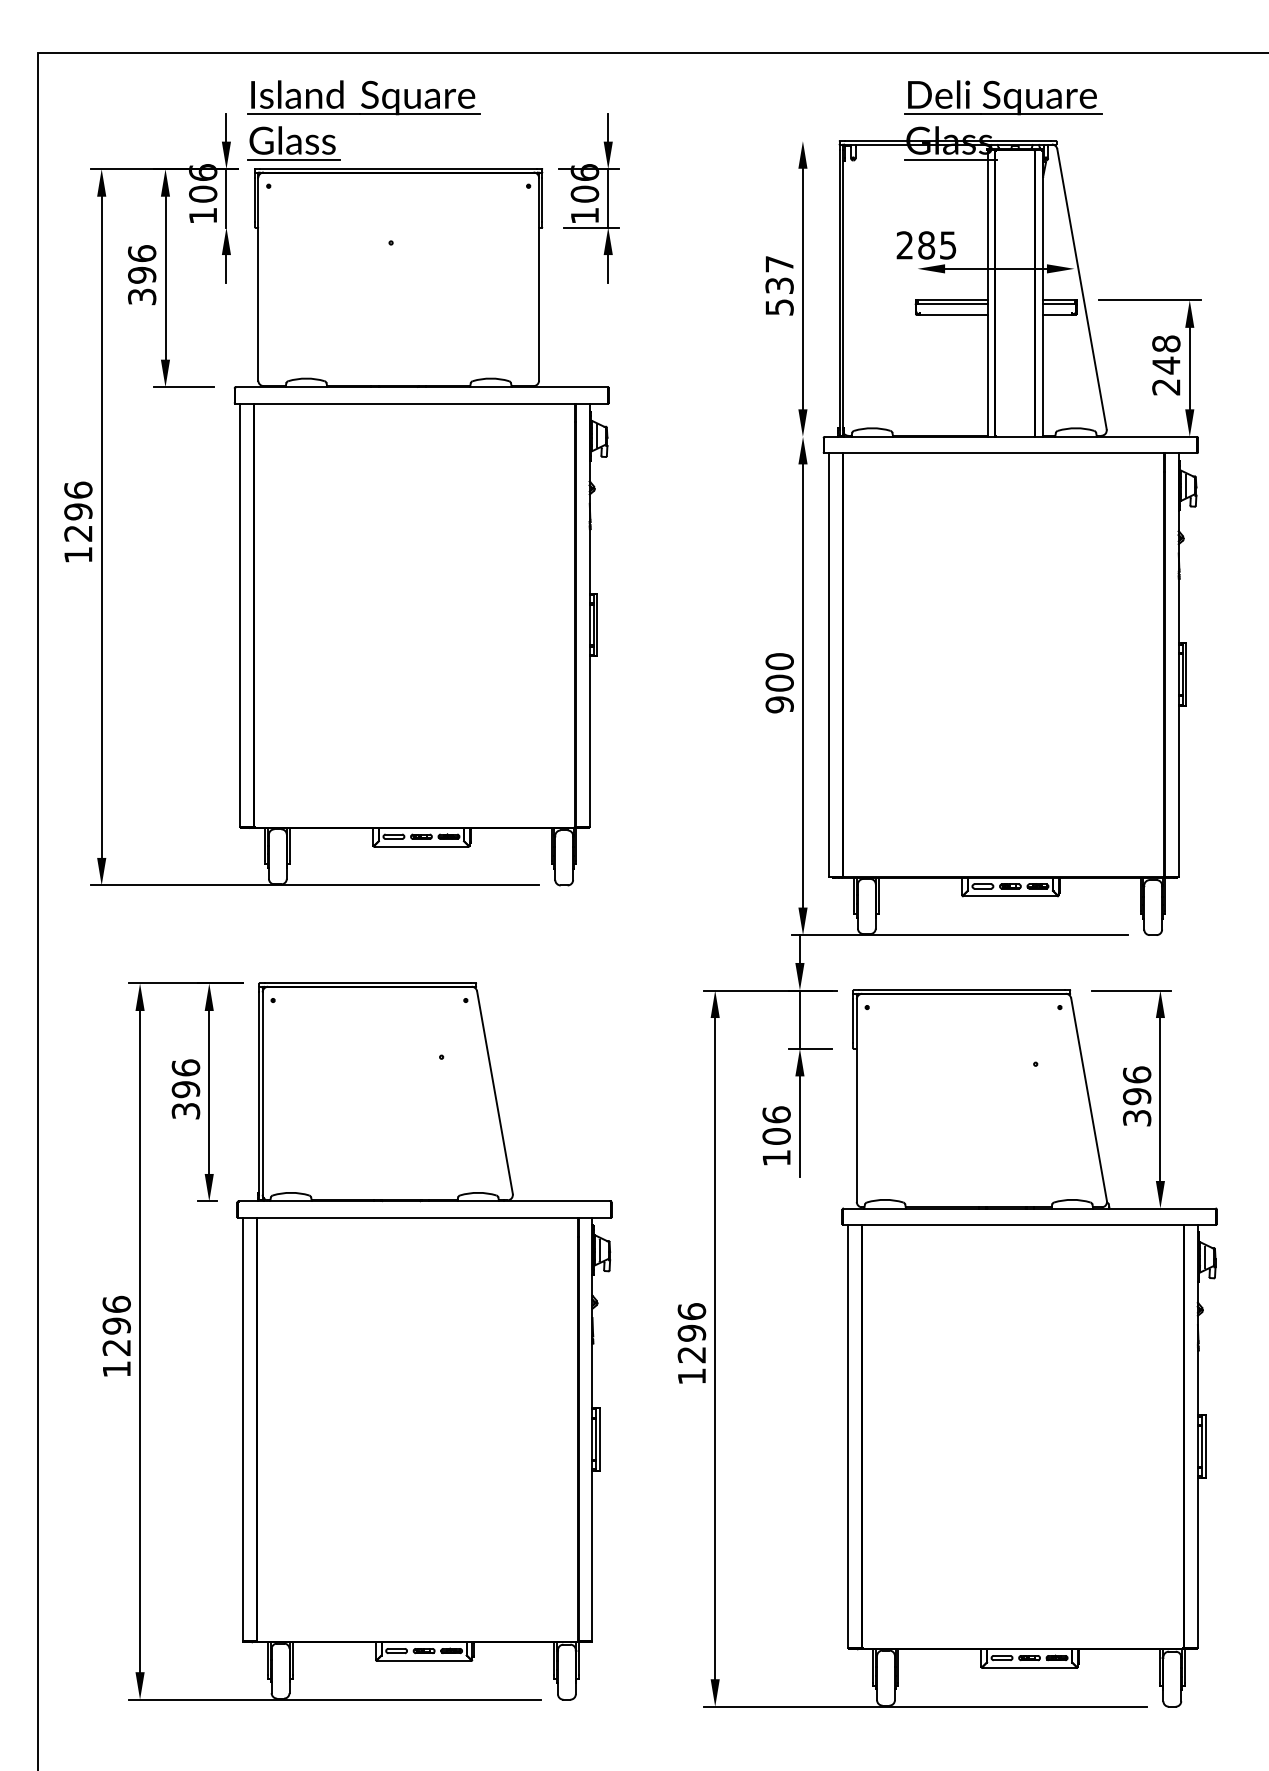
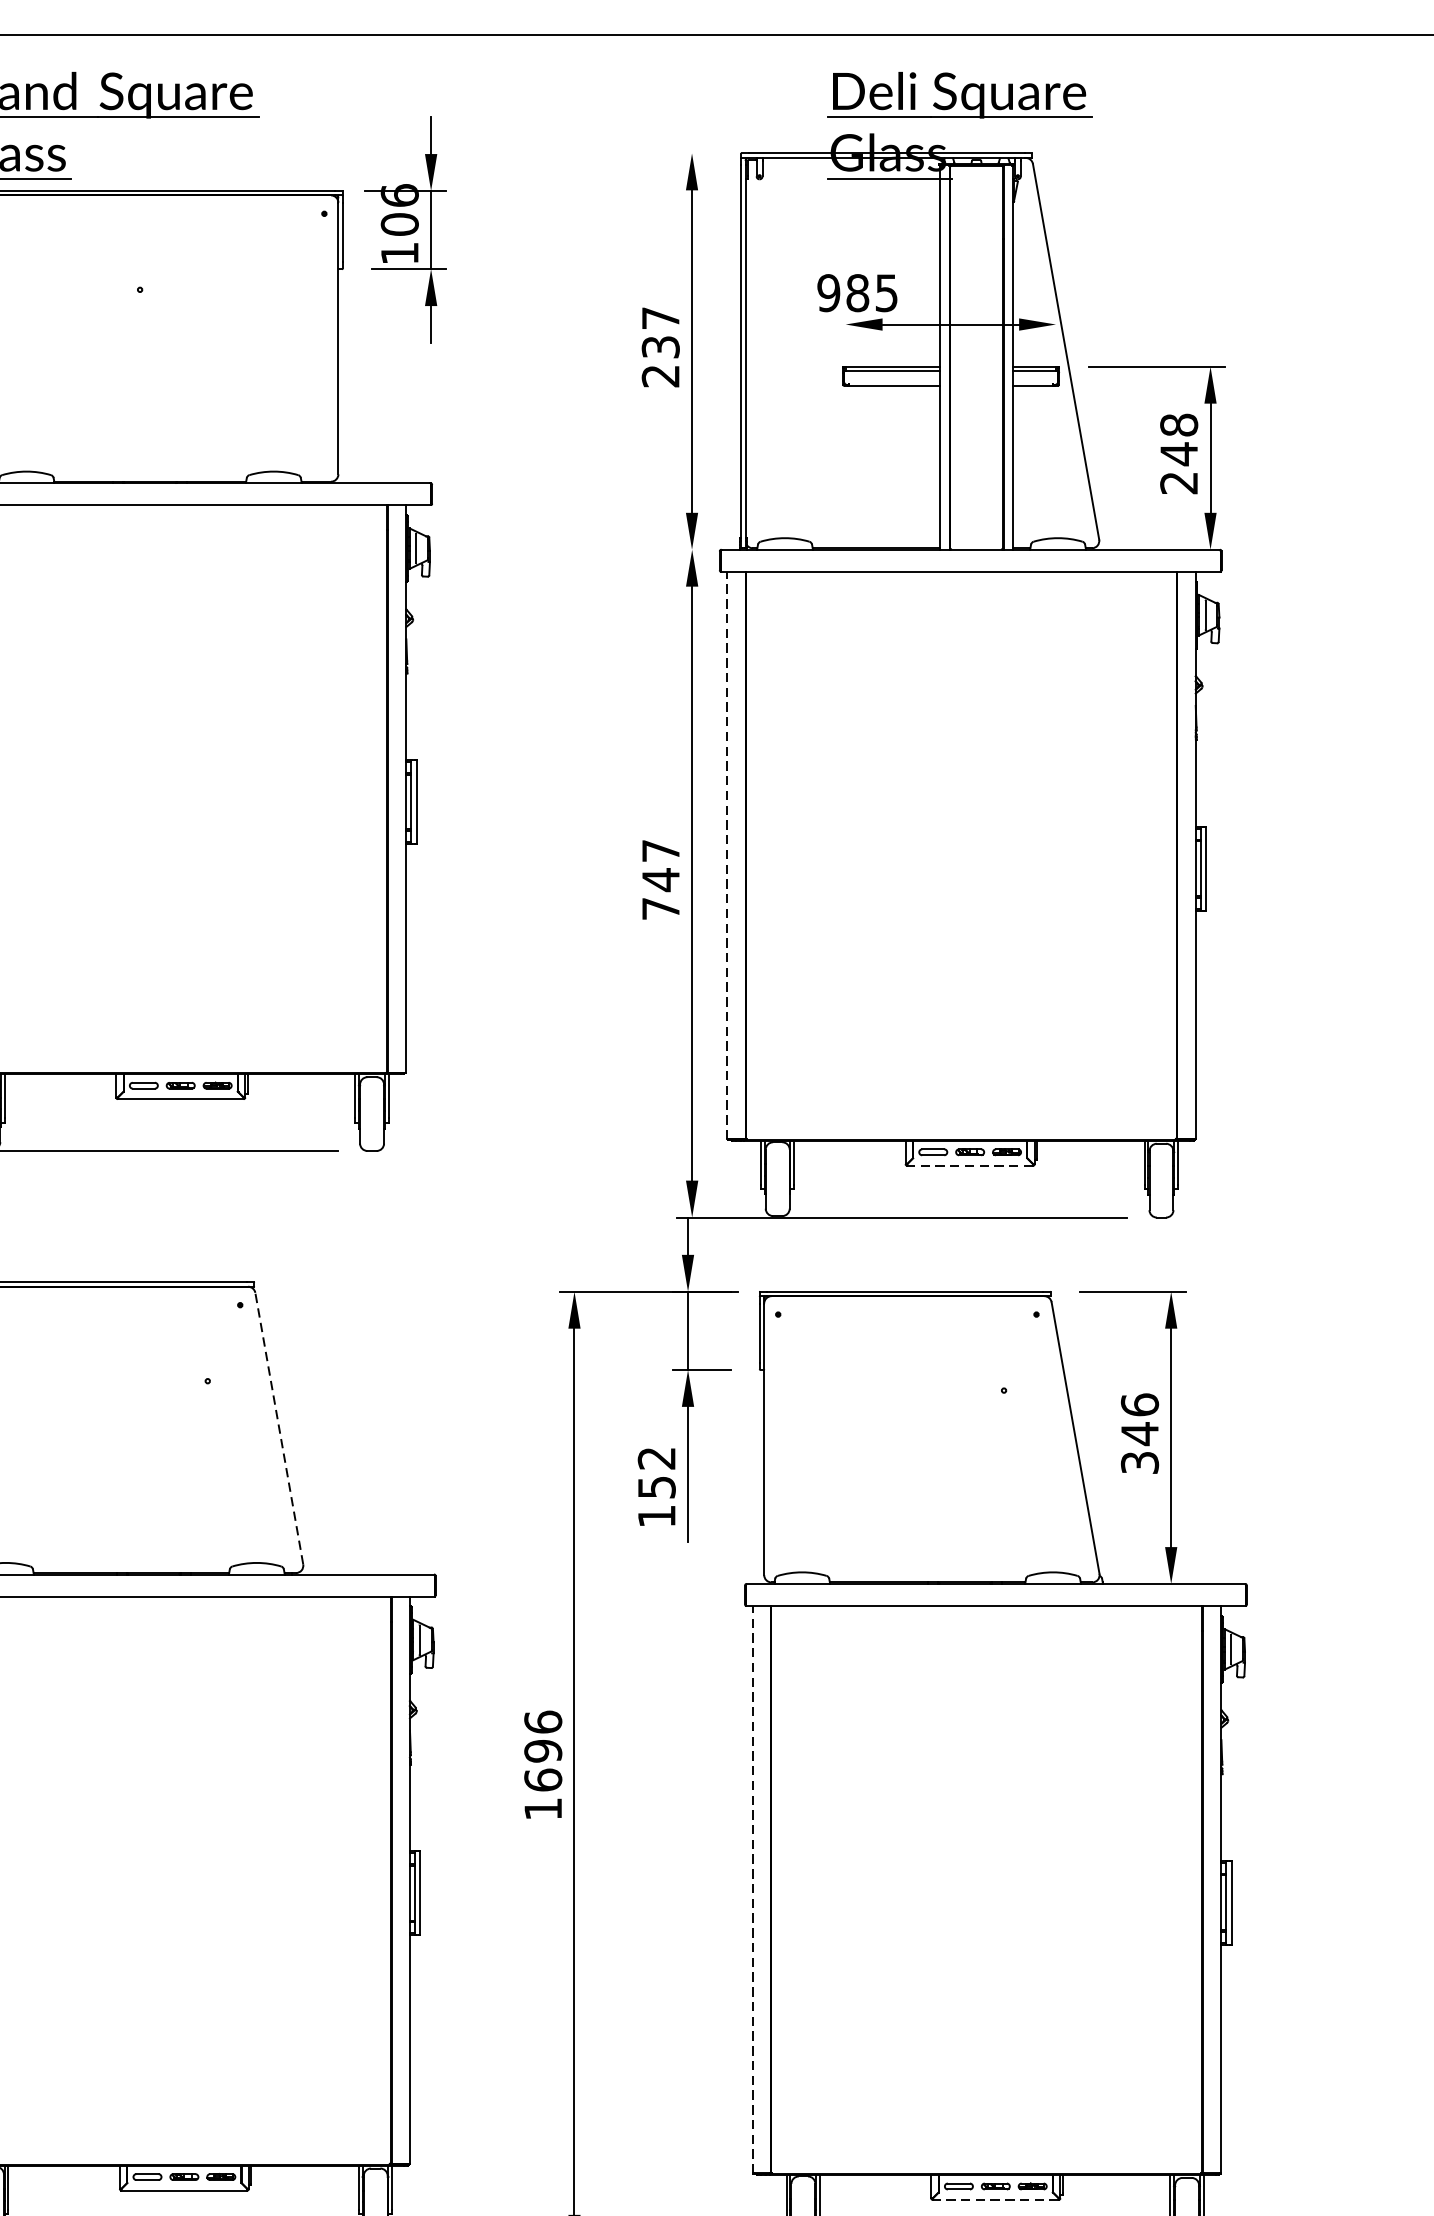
text: (904, 245) -> (828, 293), 285 -> 985
text: (779, 307) -> (660, 376), 537 -> 237
line: (829, 665) -> (727, 856), solid -> dashed
text: (779, 683) -> (660, 880), 900 -> 747
line: (1010, 896) -> (970, 1165), solid -> dashed
line: (494, 1092) -> (278, 1428), solid -> dashed
text: (1137, 1096) -> (1140, 1433), 396 -> 346
text: (776, 1125) -> (656, 1472), 106 -> 152
text: (691, 1354) -> (542, 1779), 1296 -> 1696
line: (848, 1436) -> (753, 1889), solid -> dashed
line: (1029, 1668) -> (995, 2200), solid -> dashed

